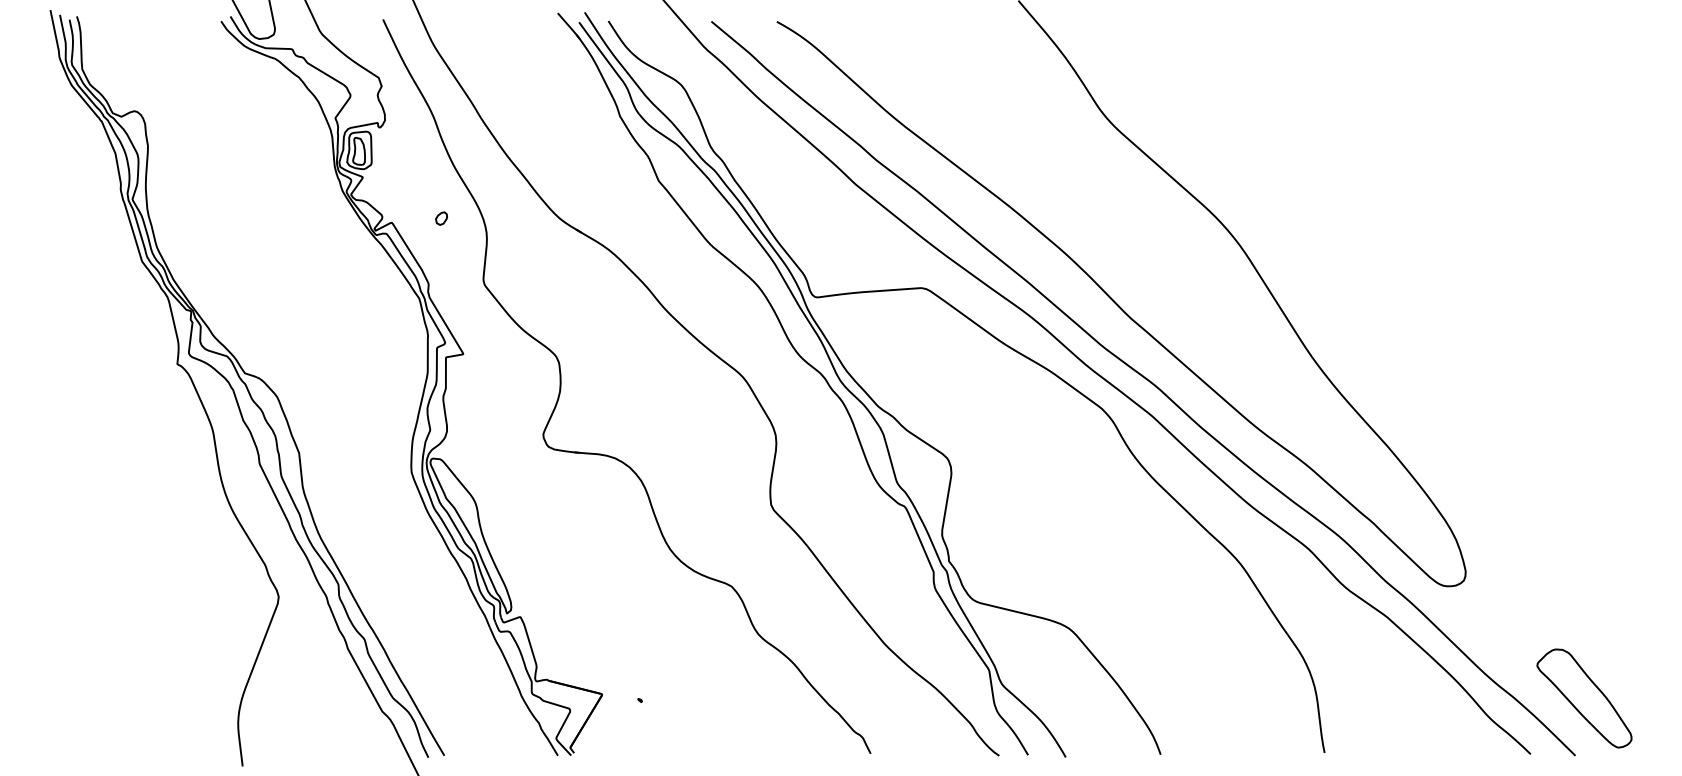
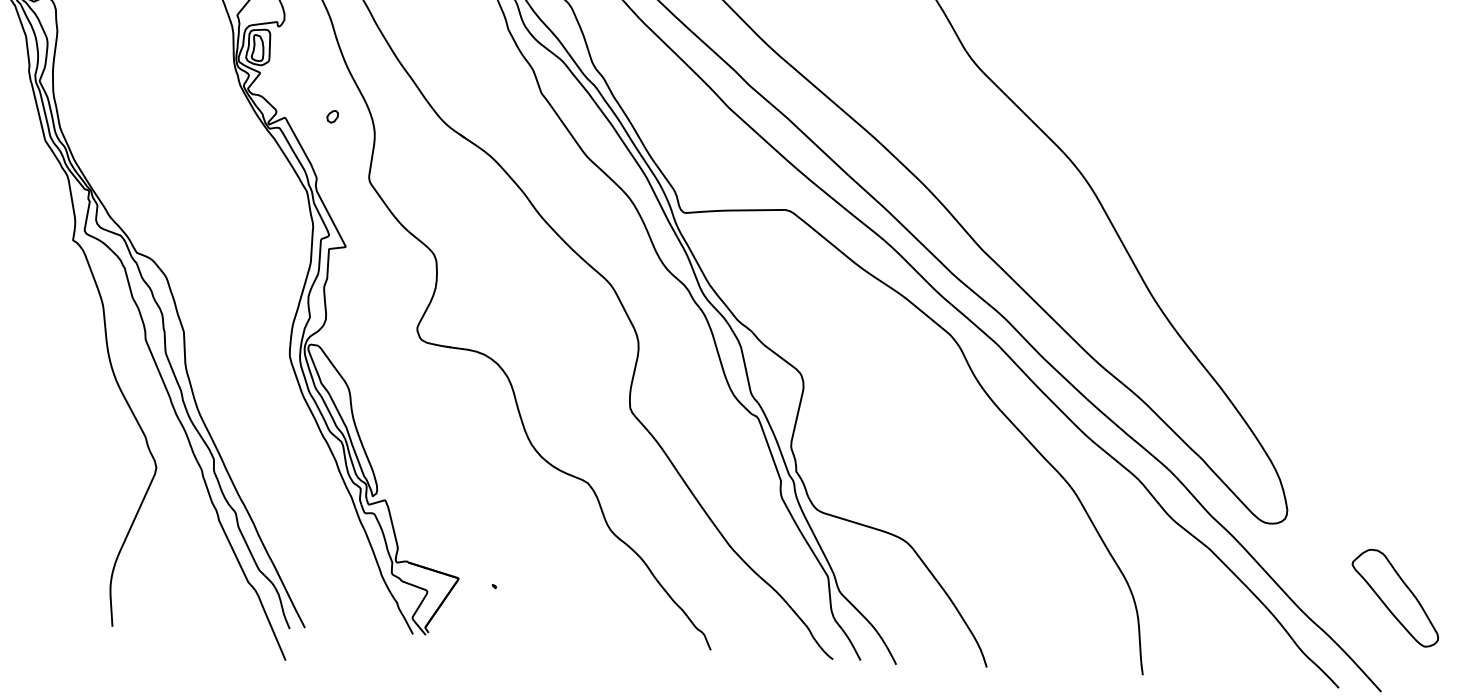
part: (1584, 698) -> (1395, 598), moved

